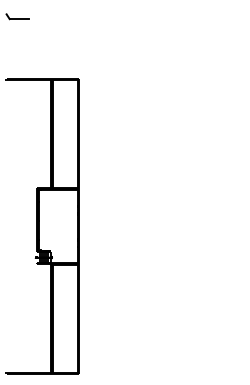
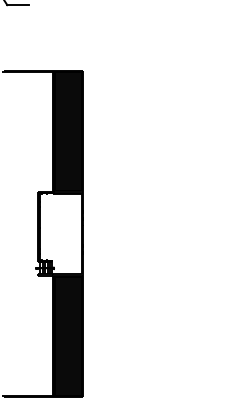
hatch: (65, 133) -> (68, 131), added
hatch: (65, 319) -> (68, 336), added

